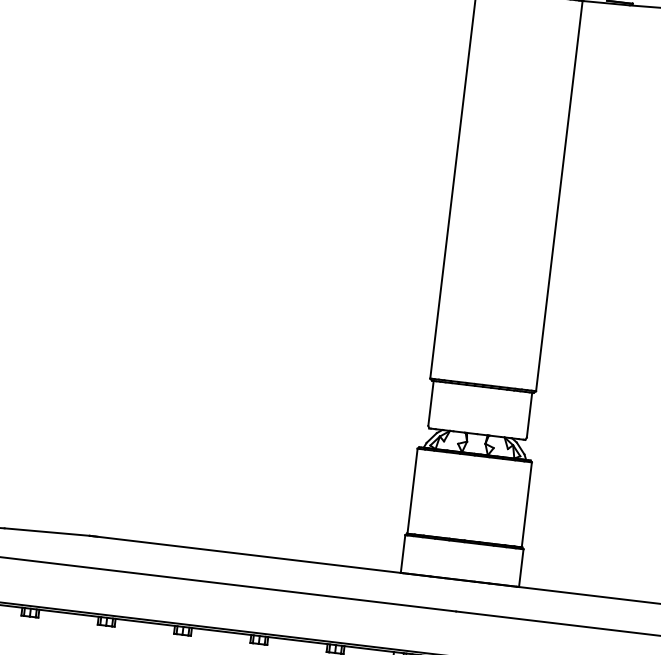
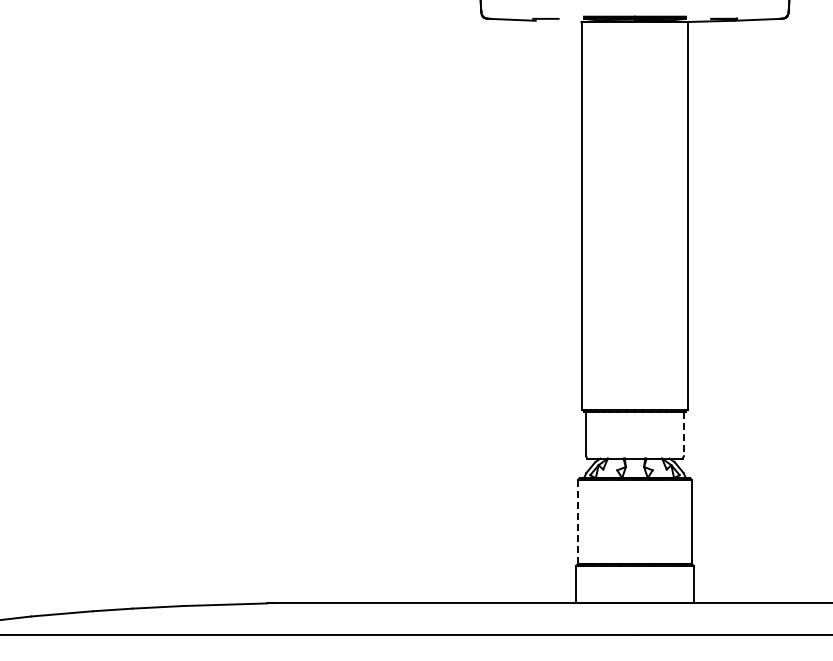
line: (529, 415) -> (683, 434), solid -> dashed
line: (412, 490) -> (578, 521), solid -> dashed

